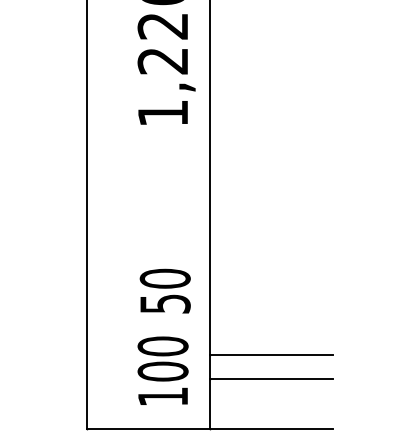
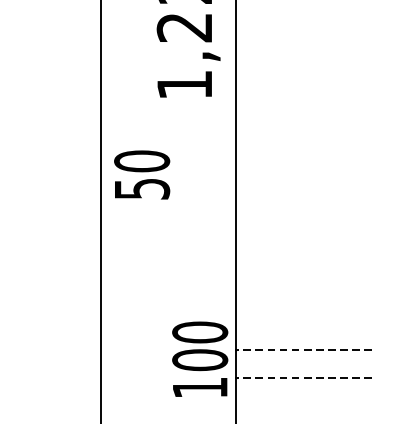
text: (164, 290) -> (141, 174), moved
line: (271, 354) -> (303, 350), solid -> dashed
text: (162, 370) -> (199, 358), moved
line: (271, 379) -> (303, 377), solid -> dashed

